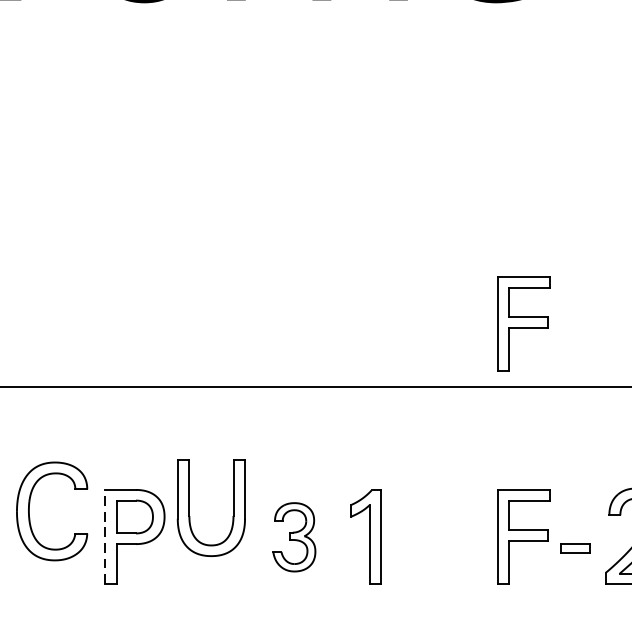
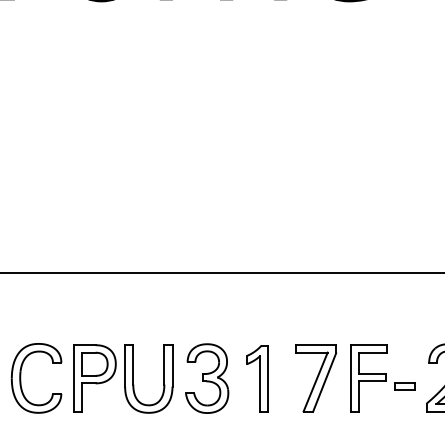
part: (523, 324) -> (368, 228), removed
part: (189, 507) -> (133, 378), moved
part: (30, 511) -> (21, 378), moved
line: (104, 535) -> (73, 377), dashed -> solid
part: (294, 537) -> (207, 378), size x1.43
part: (448, 537) -> (315, 378), added

